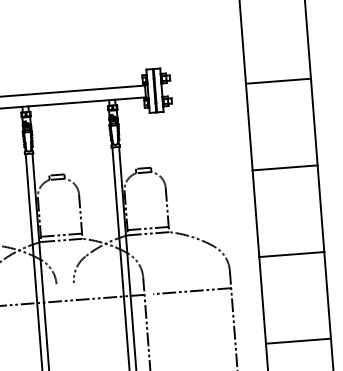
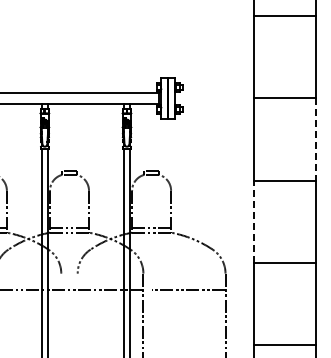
line: (313, 122) -> (315, 139), solid -> dashed
line: (256, 213) -> (254, 221), solid -> dashed

